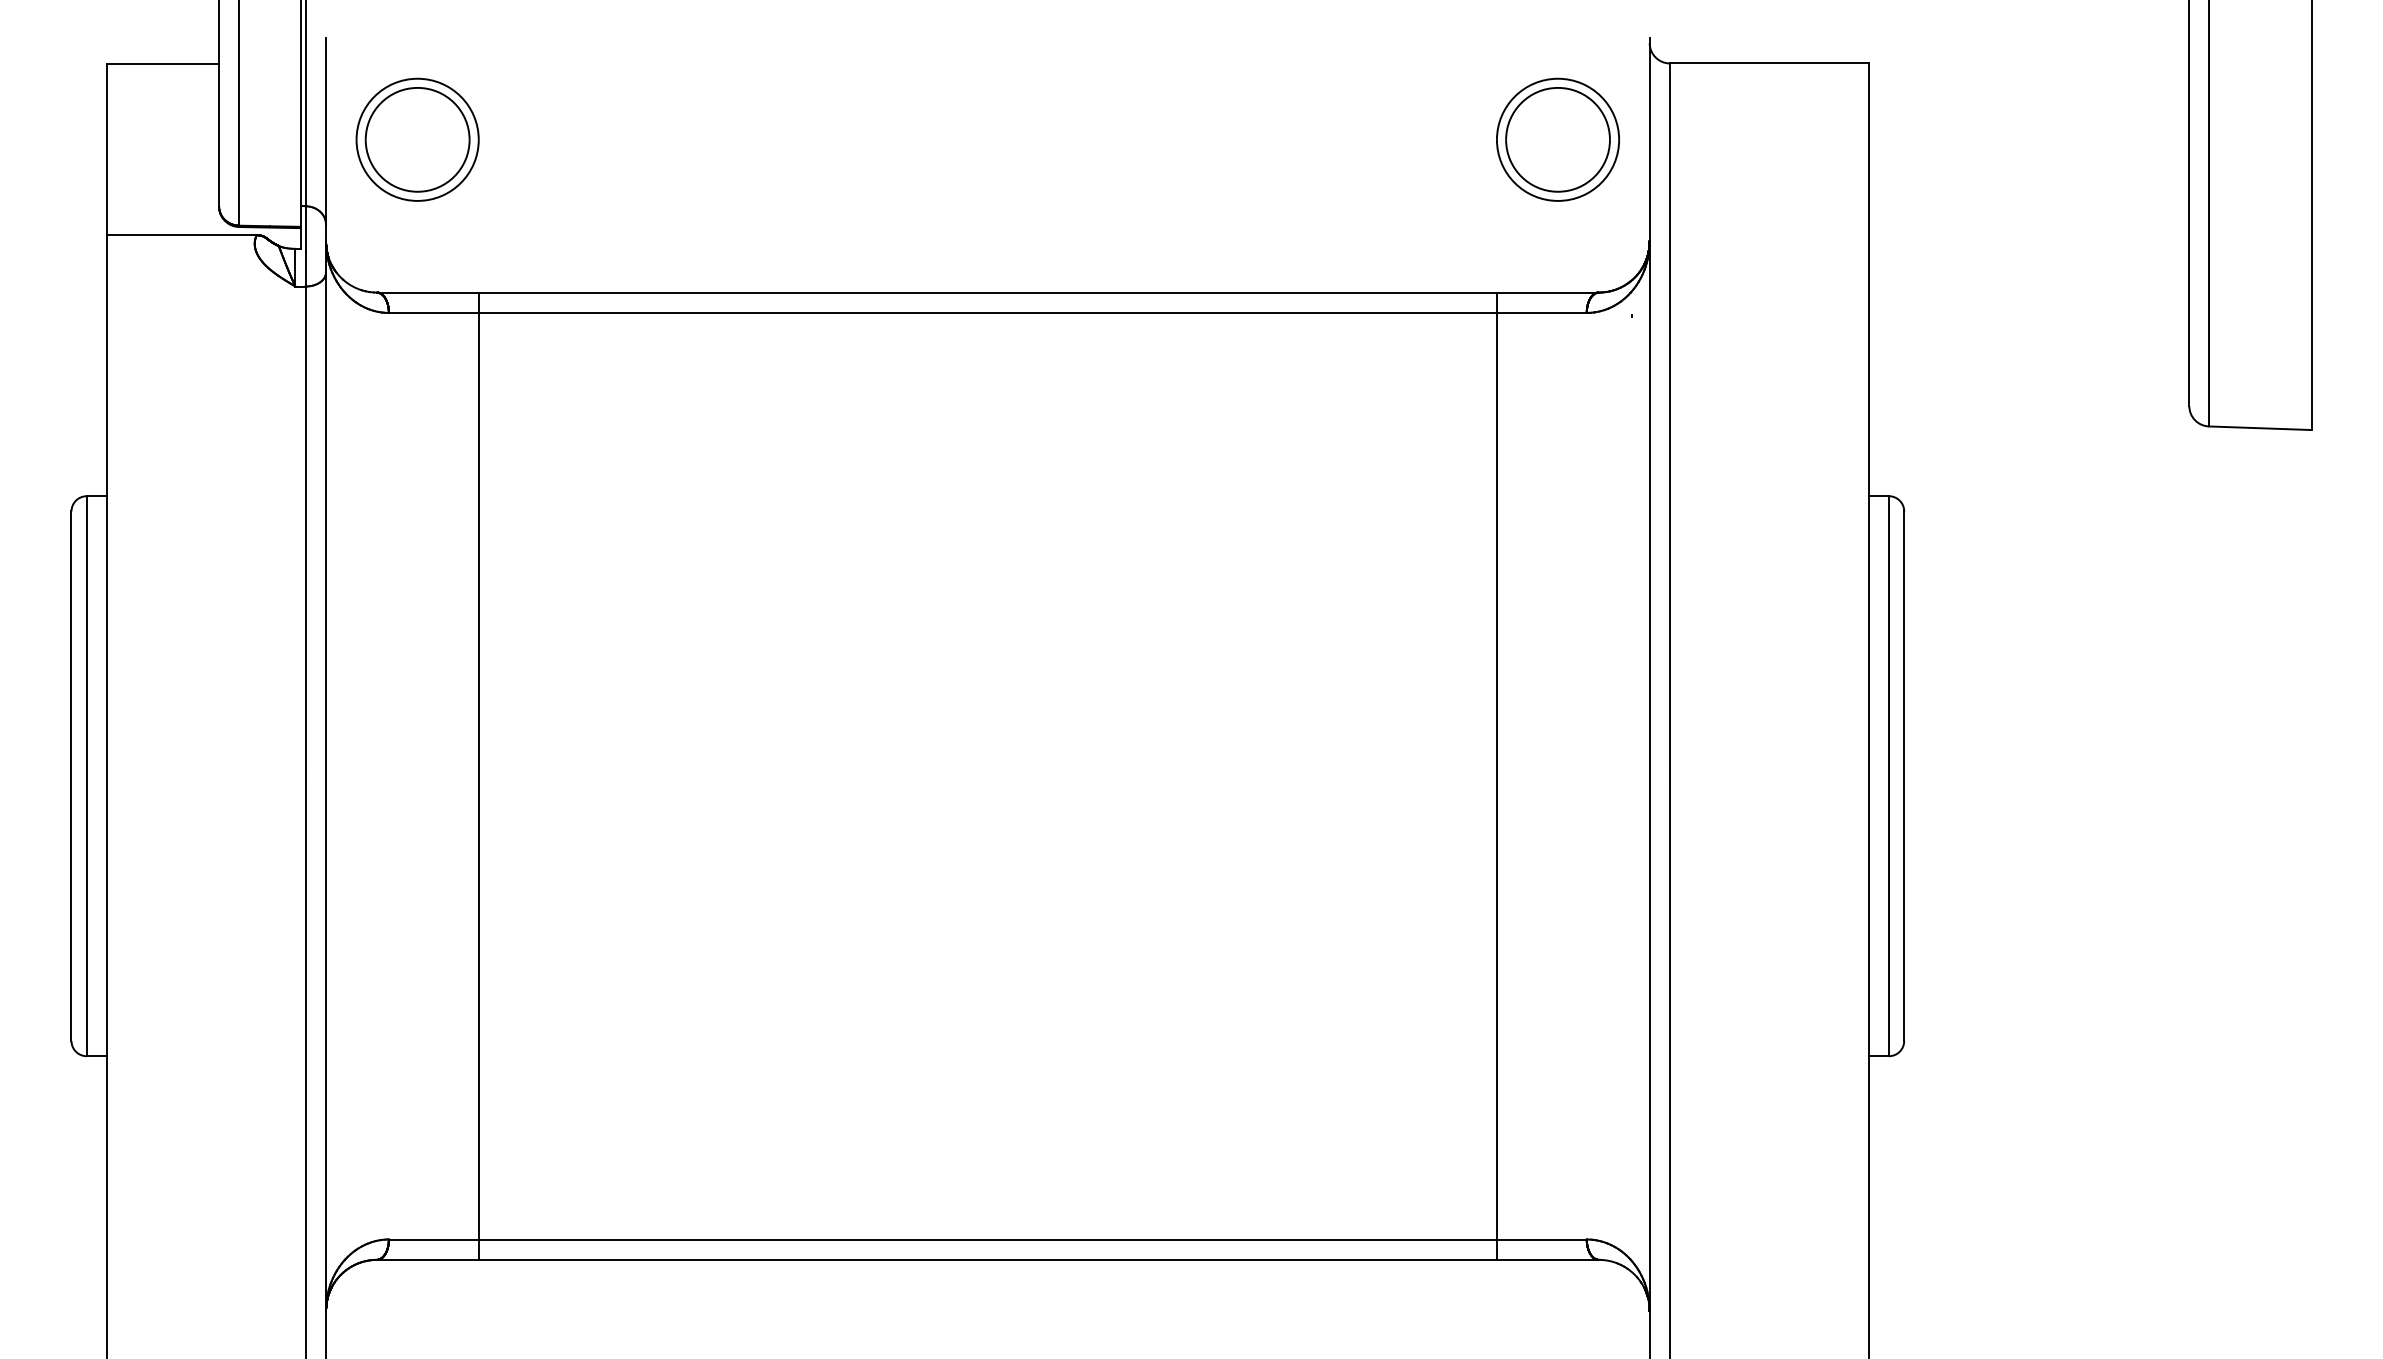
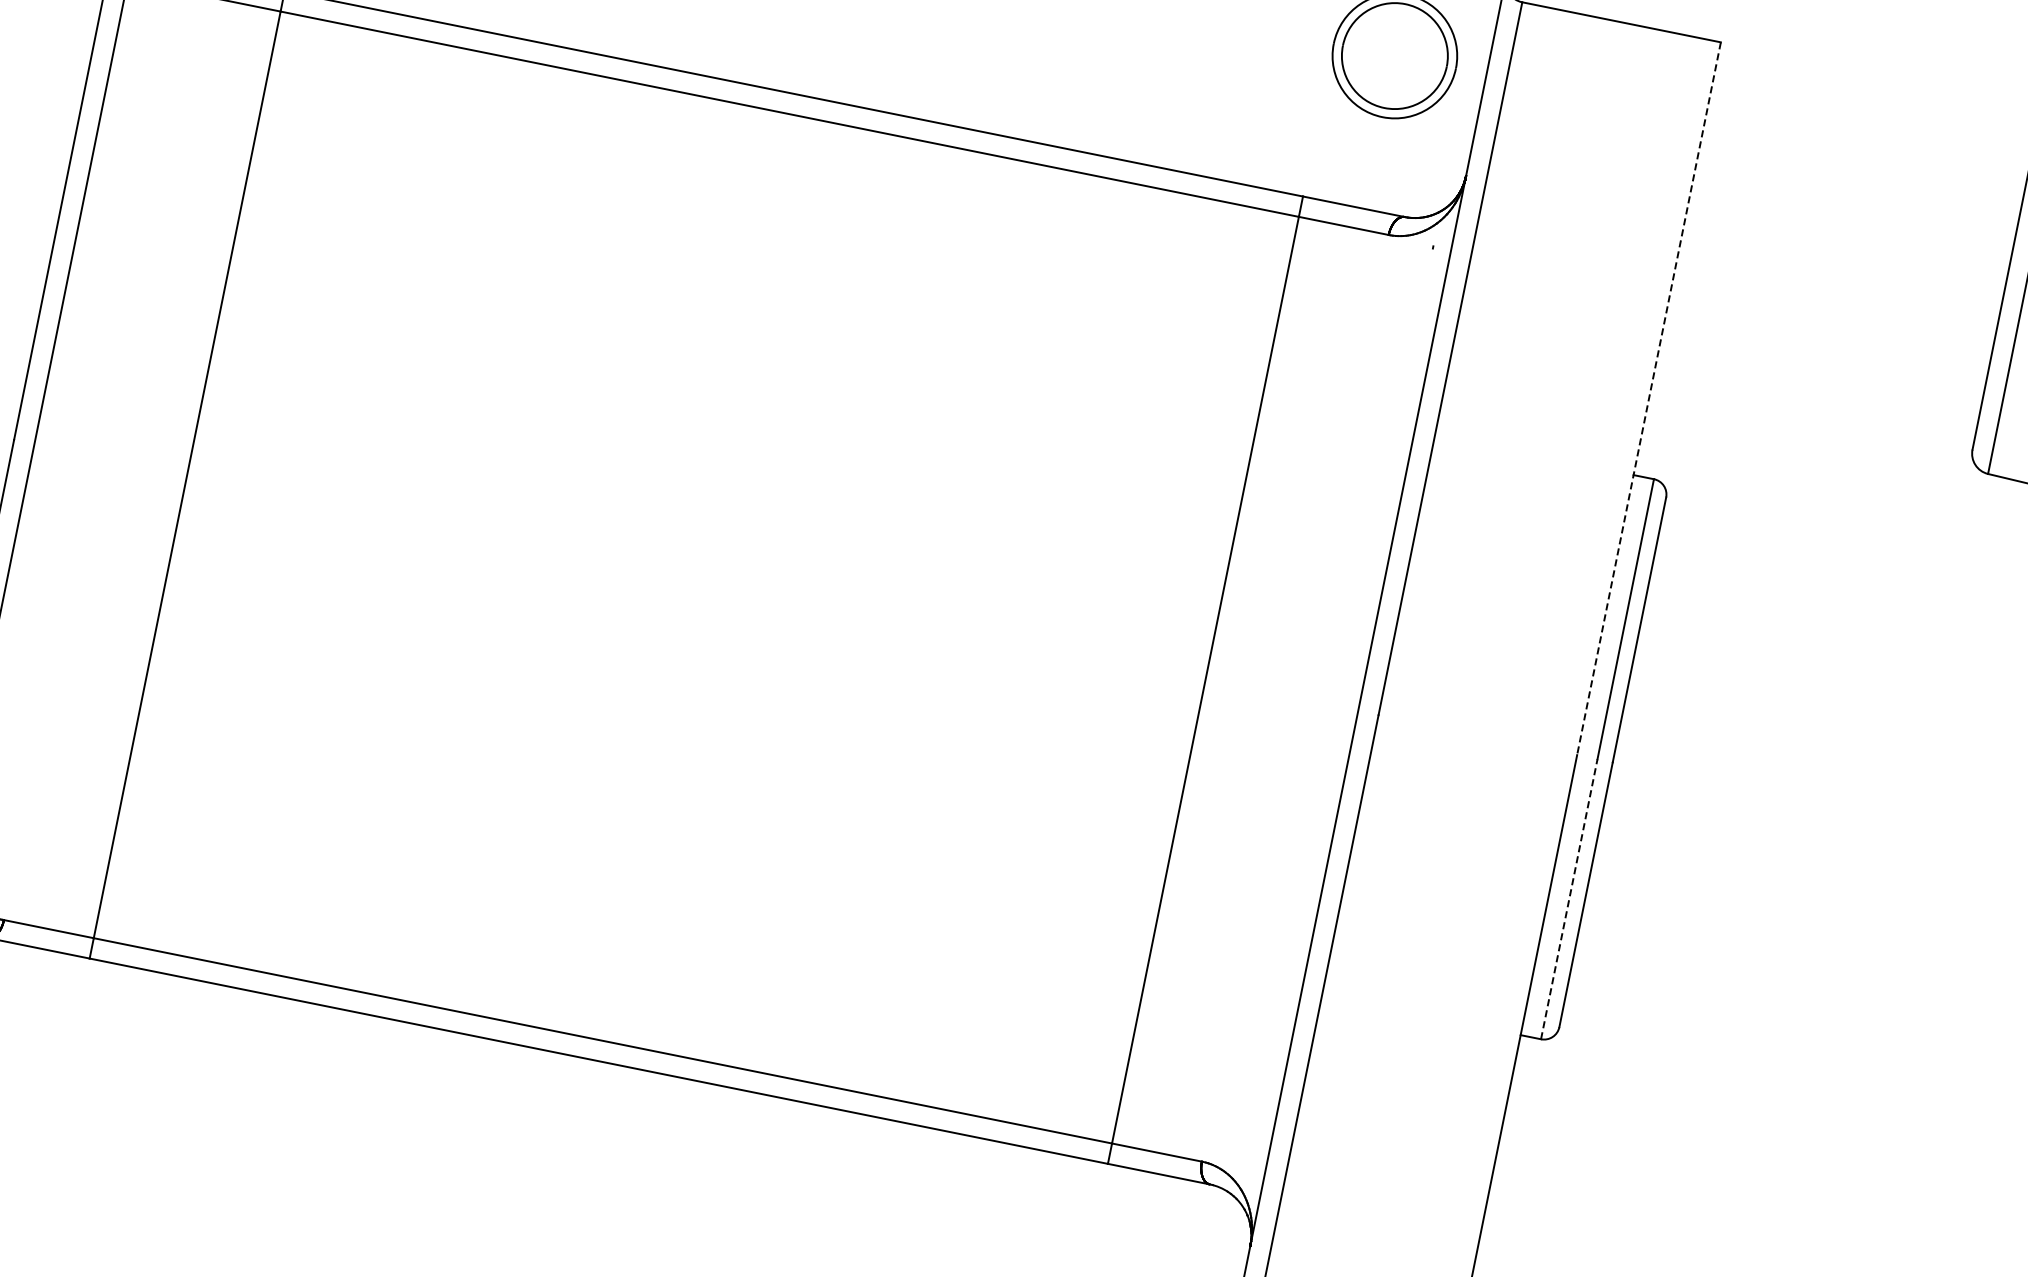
line: (1868, 420) -> (1648, 399), solid -> dashed
line: (1888, 915) -> (1568, 898), solid -> dashed

